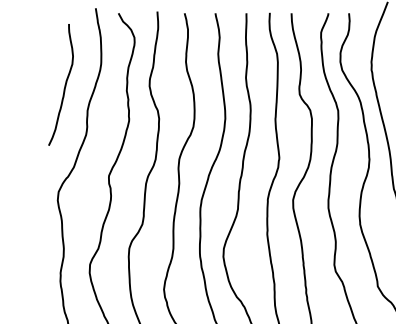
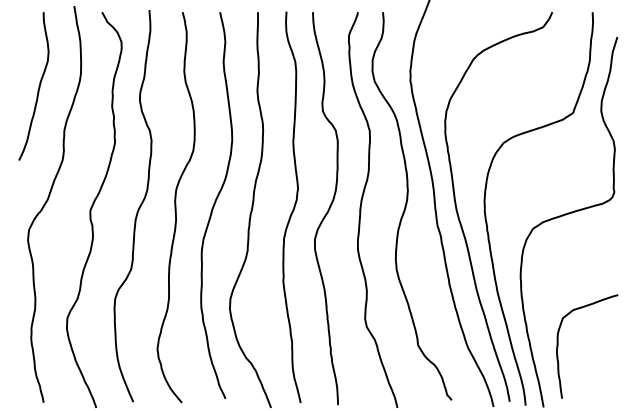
curve: (64, 84) -> (38, 86), moved

